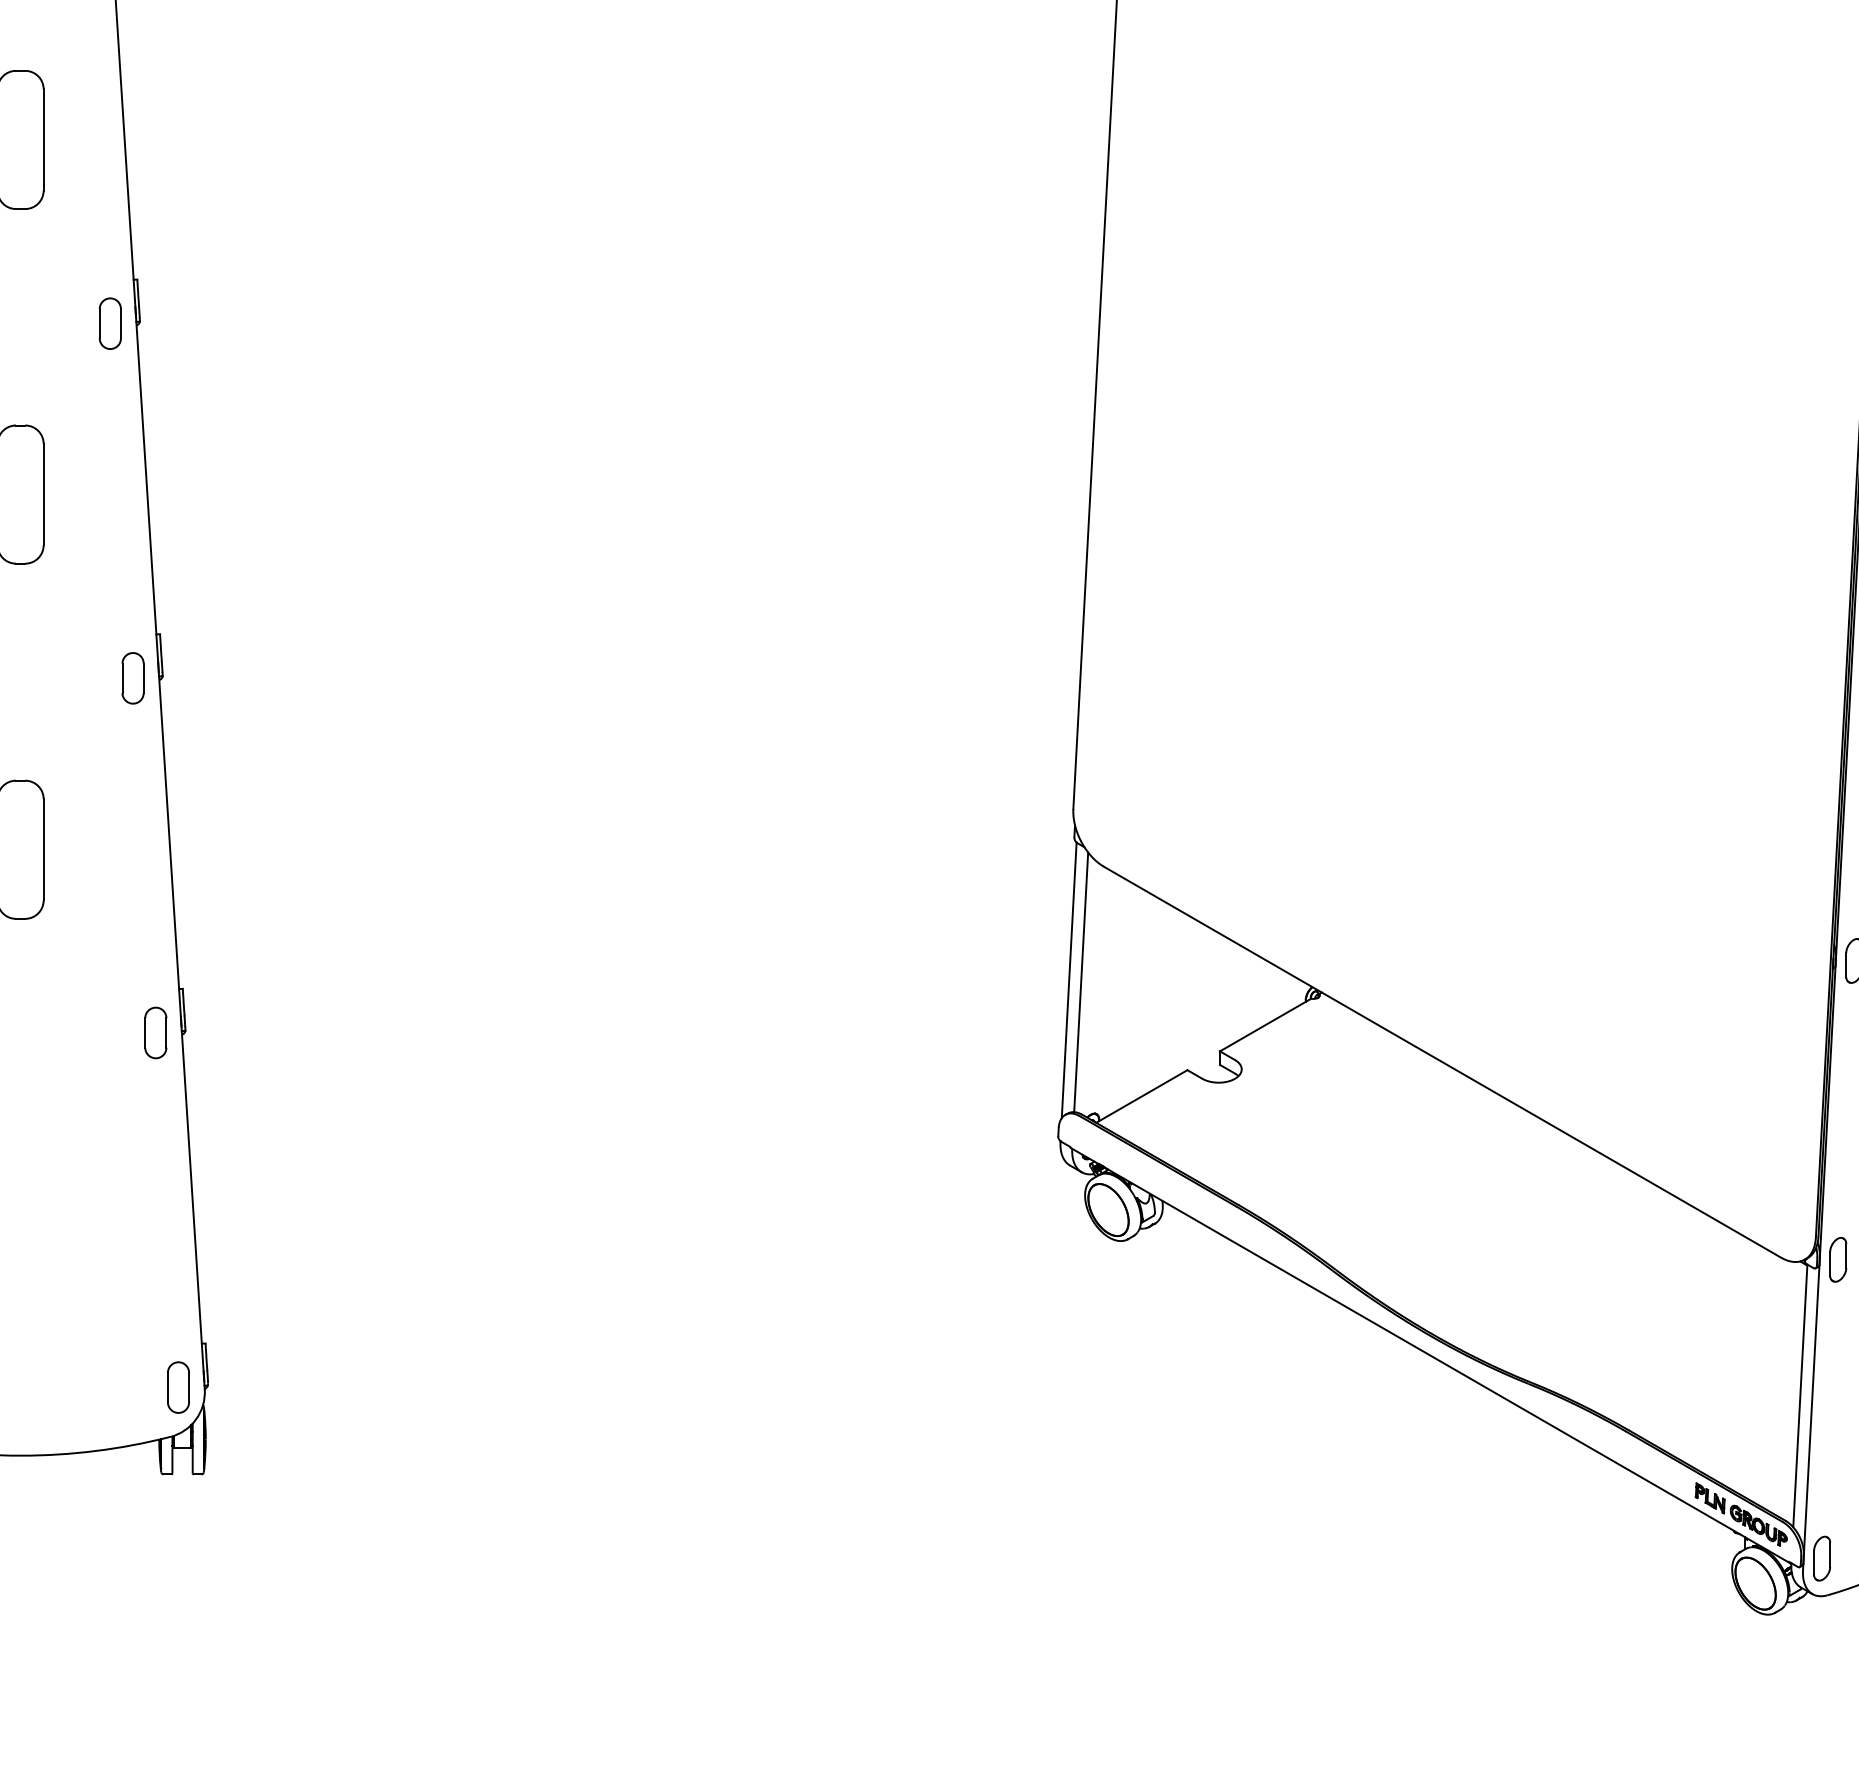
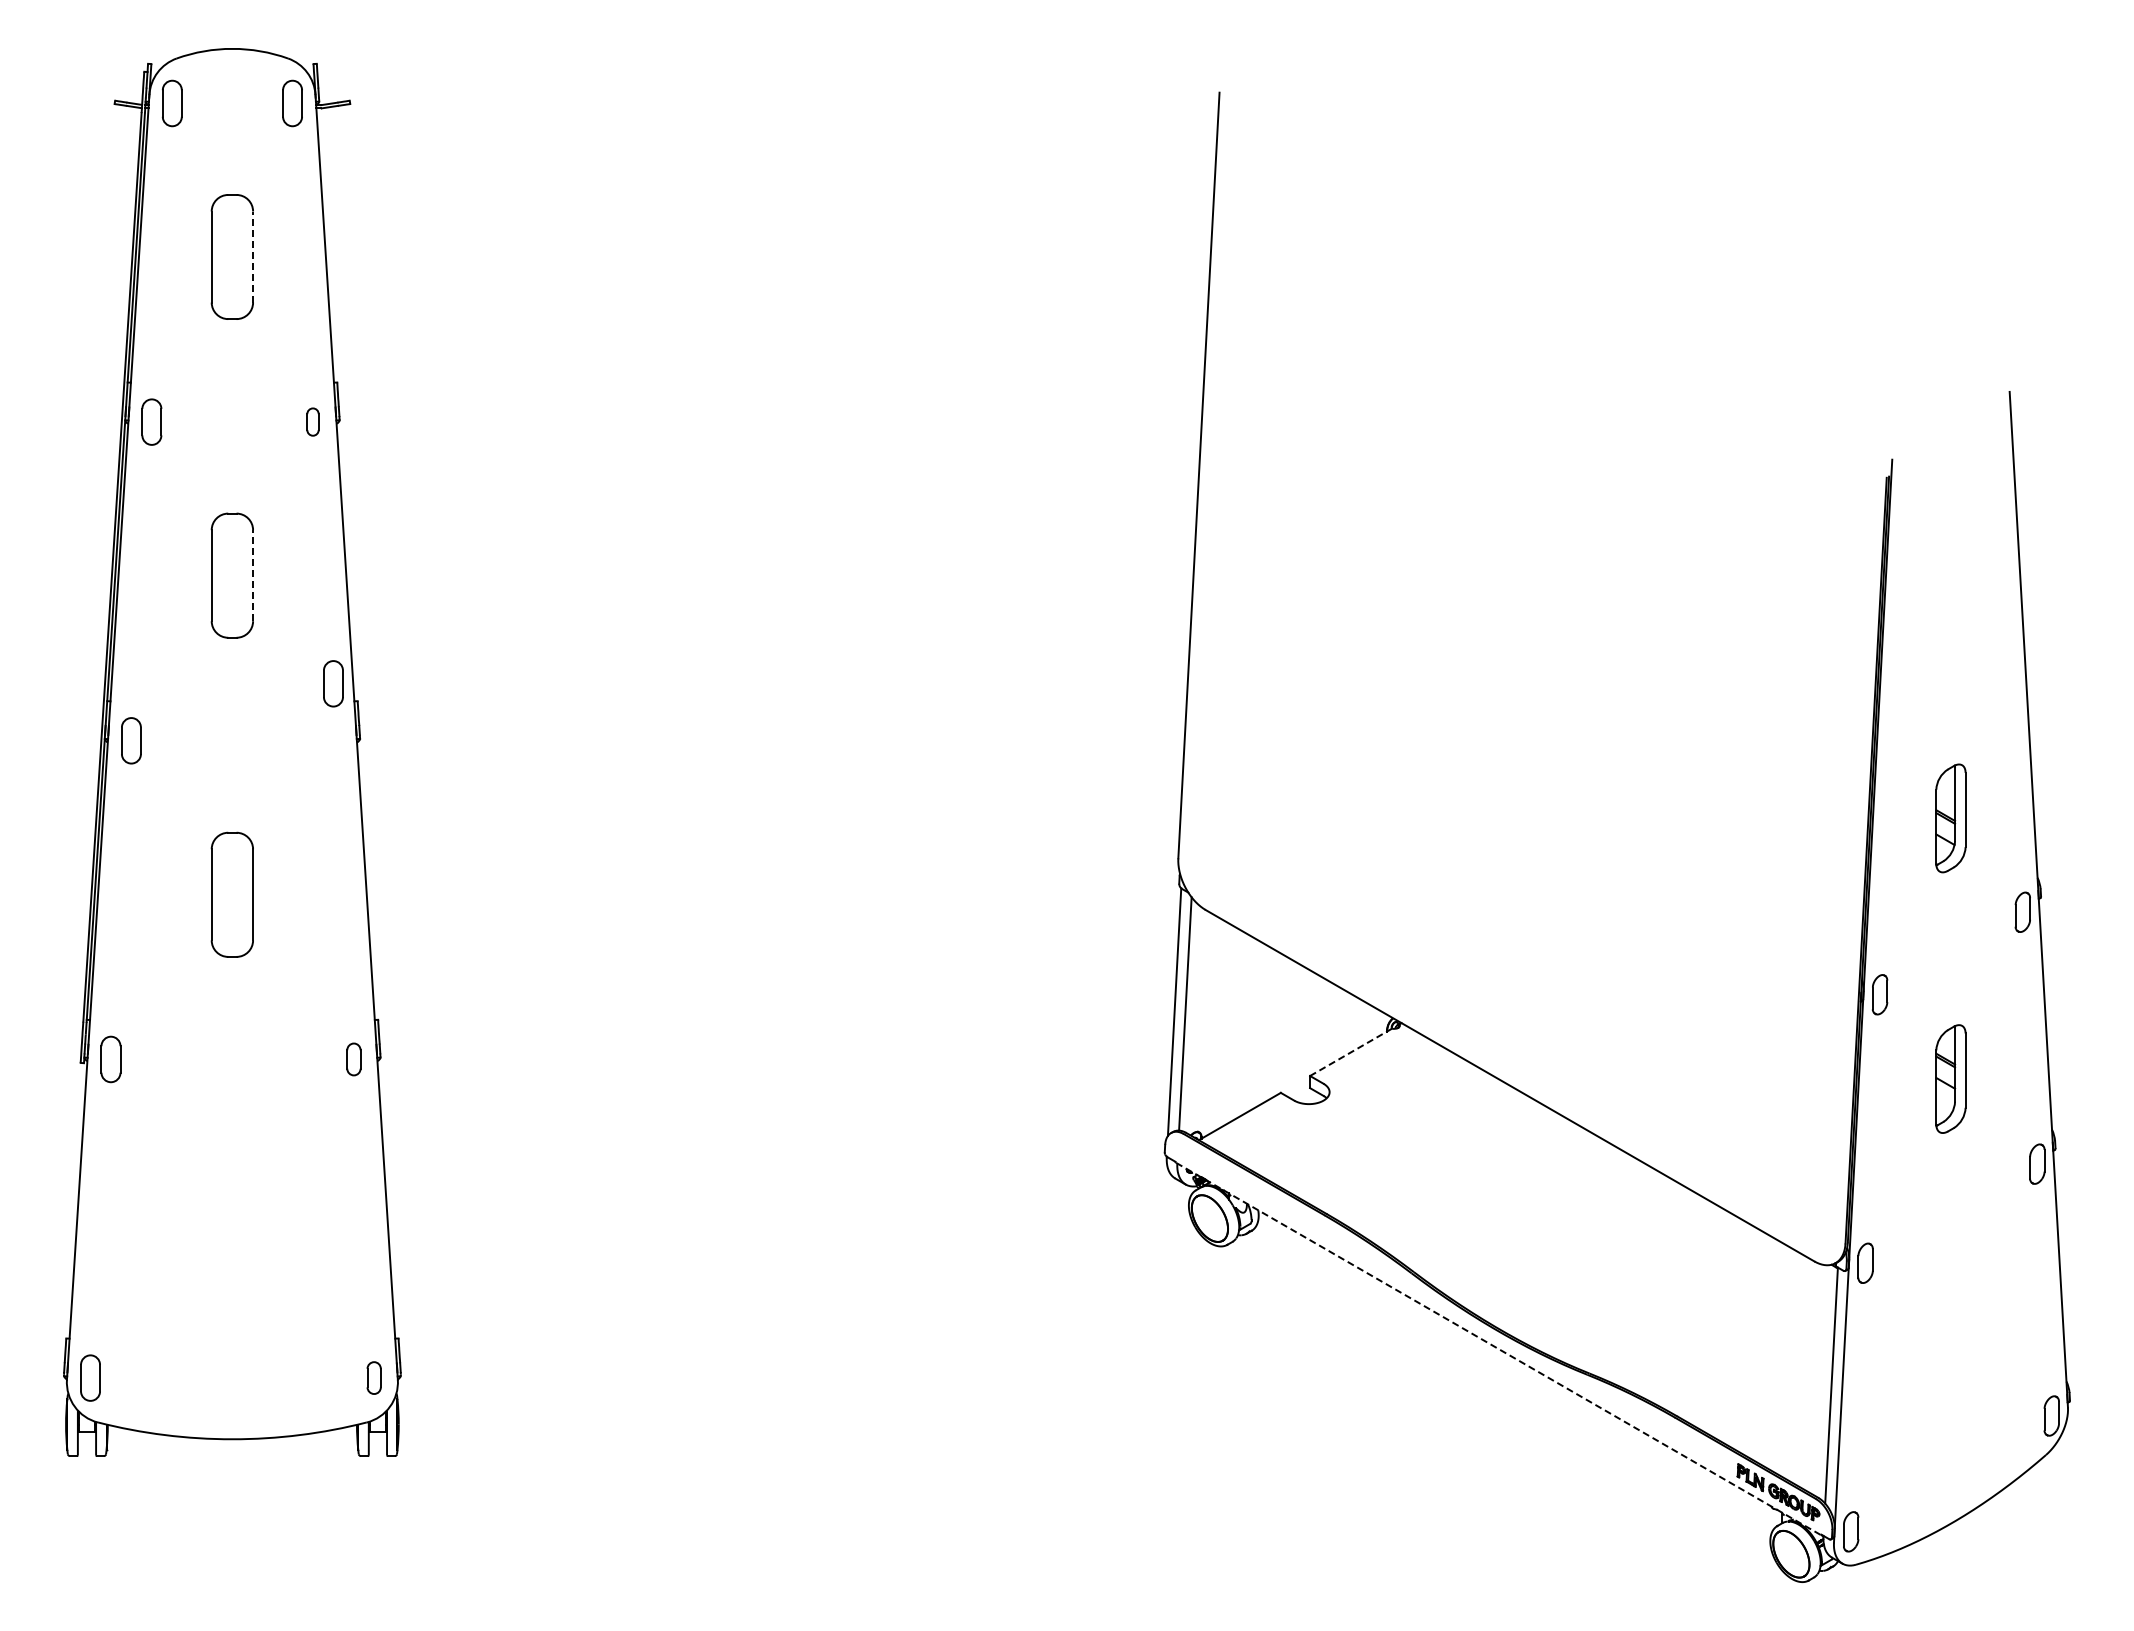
line: (44, 140) -> (253, 257), solid -> dashed
part: (109, 322) -> (312, 421), size x0.6
line: (44, 494) -> (253, 575), solid -> dashed
part: (133, 678) -> (333, 683), moved
line: (1264, 1025) -> (1350, 1052), solid -> dashed
part: (155, 1033) -> (353, 1059), size x0.7
line: (1430, 1355) -> (1499, 1349), solid -> dashed
part: (177, 1386) -> (373, 1377), size x0.7

